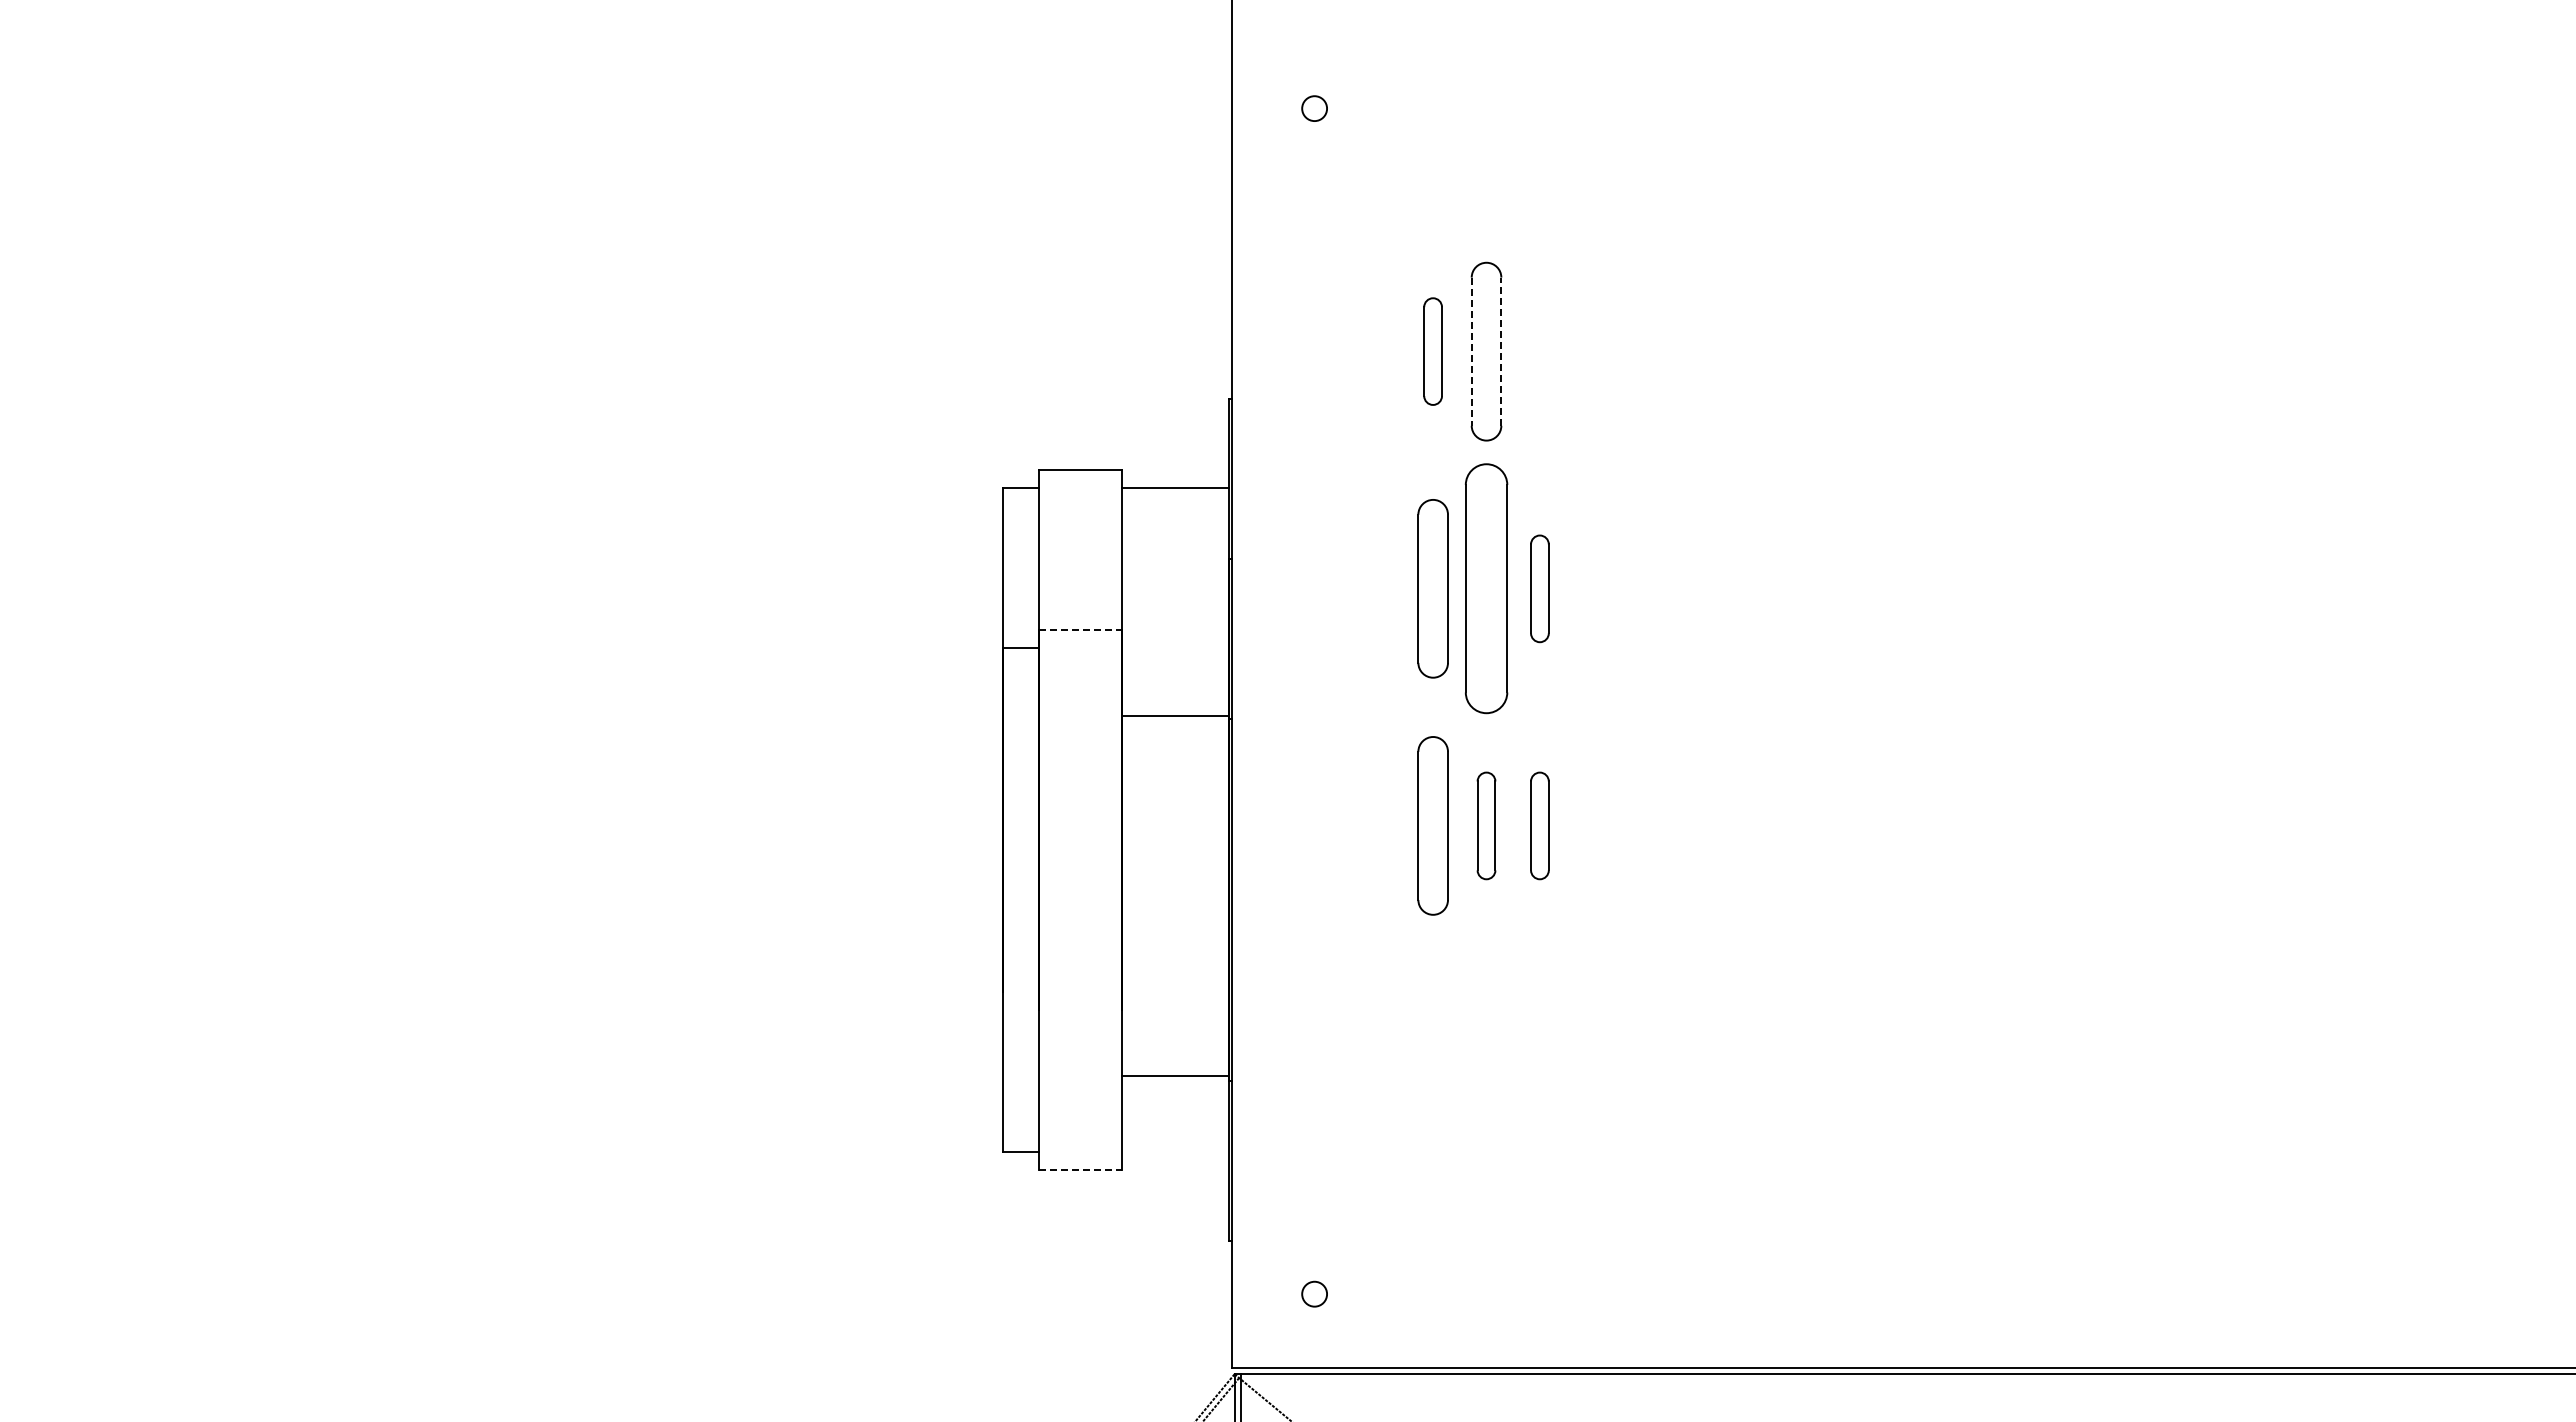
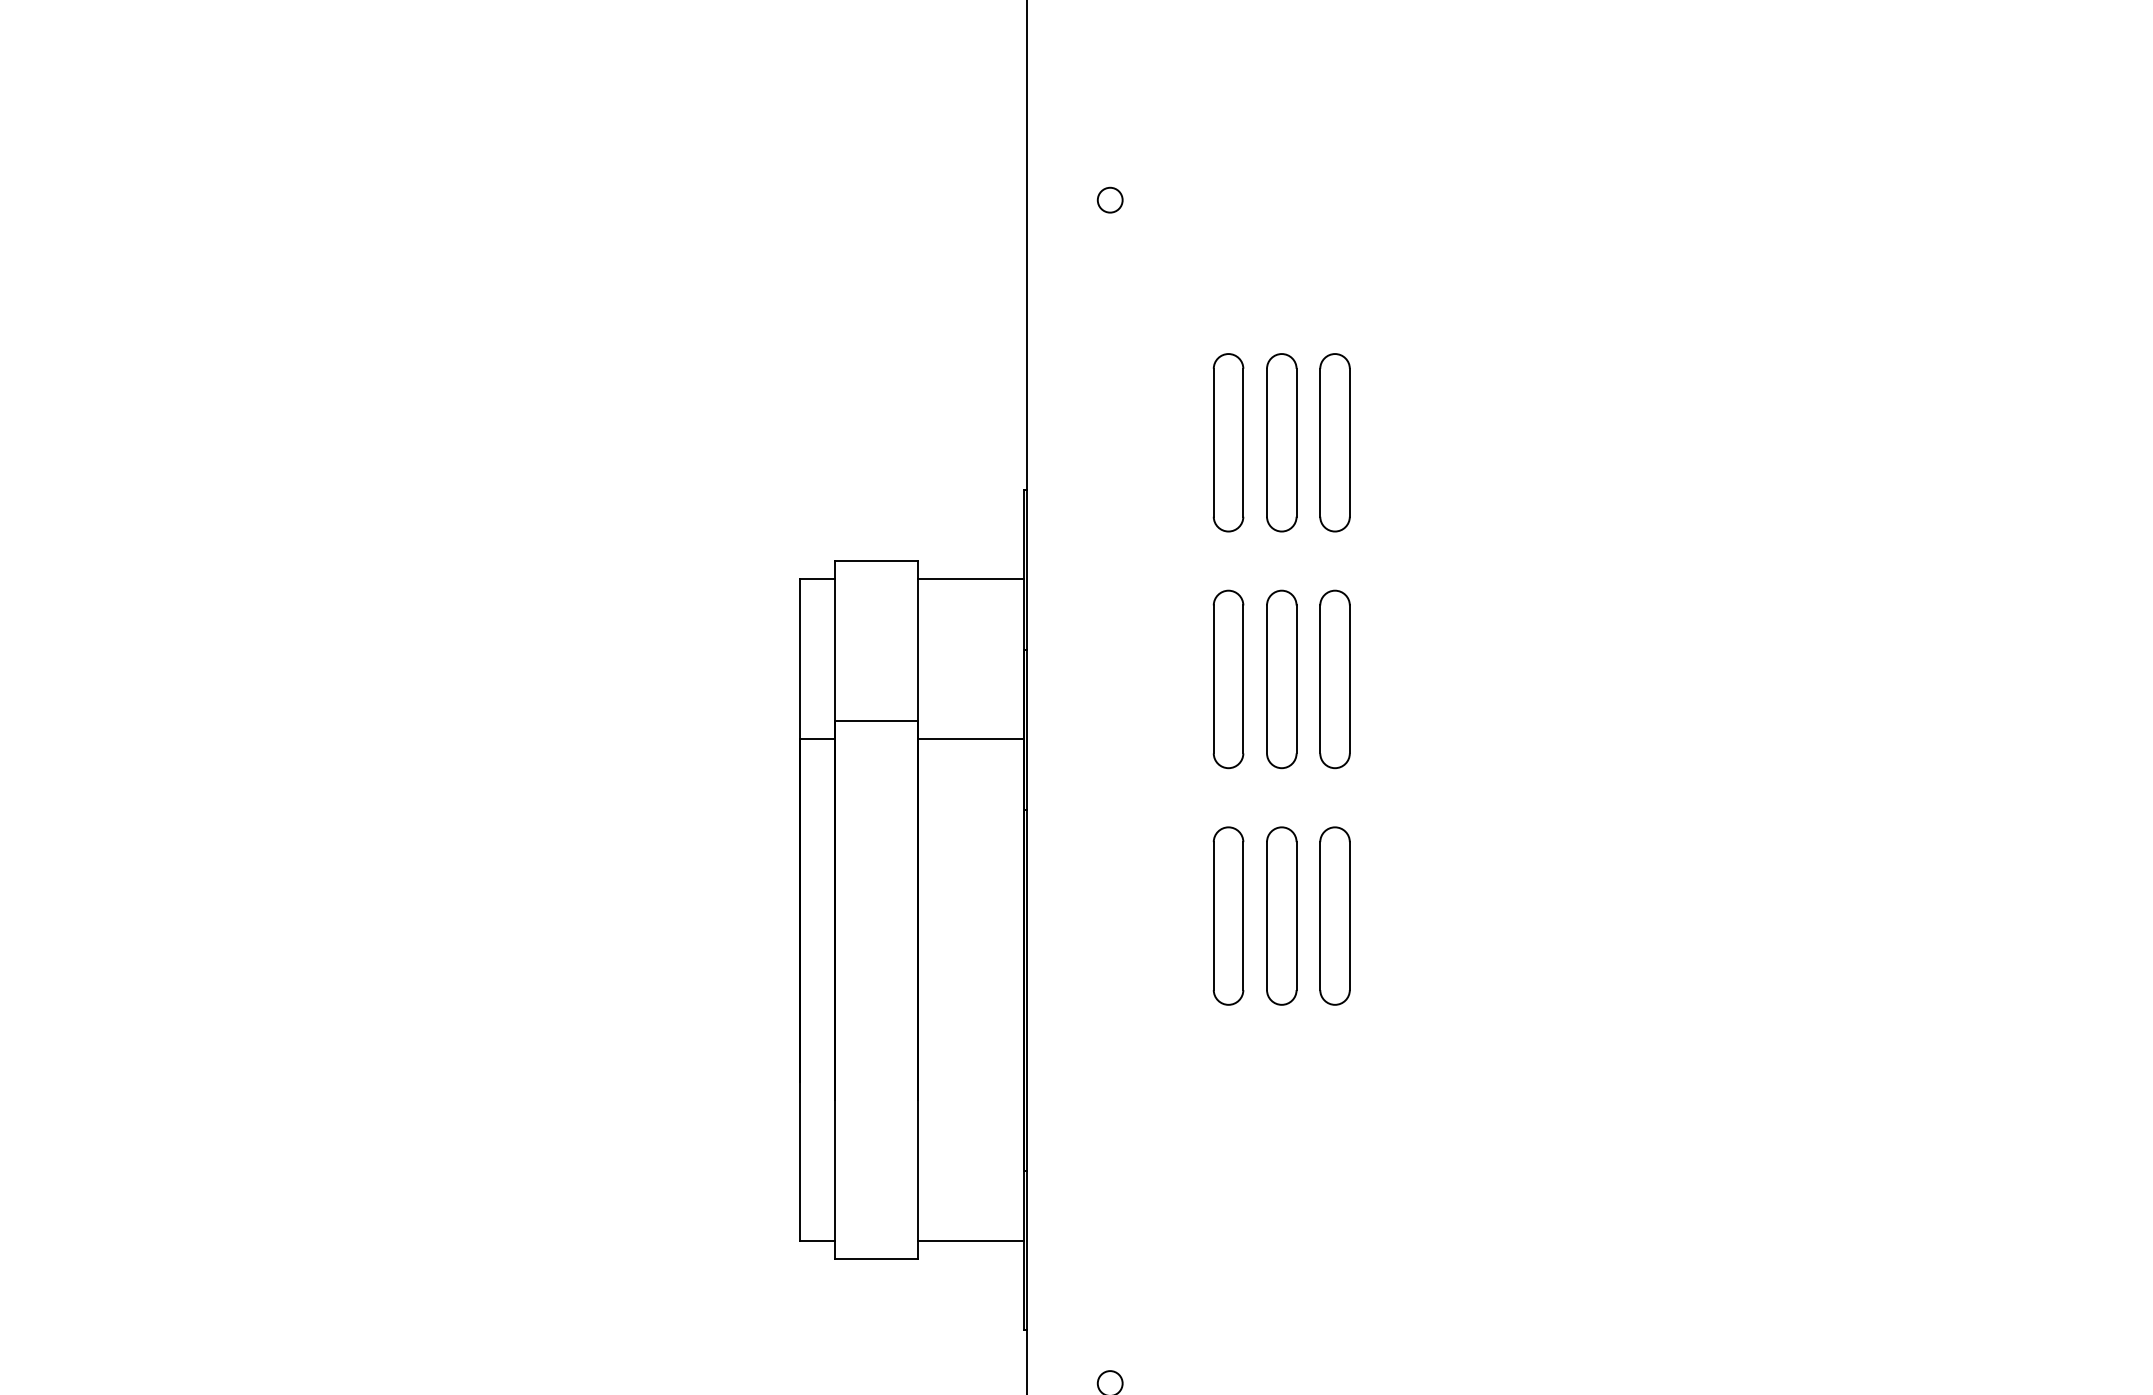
part: (1432, 351) -> (1227, 442), size x1.67
line: (1501, 351) -> (1296, 442), dashed -> solid
part: (1539, 351) -> (1334, 442), added
line: (1471, 352) -> (1266, 443), dashed -> solid
part: (1486, 588) -> (1281, 679), size x0.71
part: (1539, 588) -> (1334, 679), size x1.67
line: (1080, 630) -> (876, 721), dashed -> solid
line: (1174, 716) -> (970, 739), moved
part: (1486, 825) -> (1281, 915), size x1.67
part: (1539, 825) -> (1334, 915), size x1.67
line: (1174, 1075) -> (970, 1241), moved
line: (1080, 1169) -> (876, 1259), dashed -> solid

